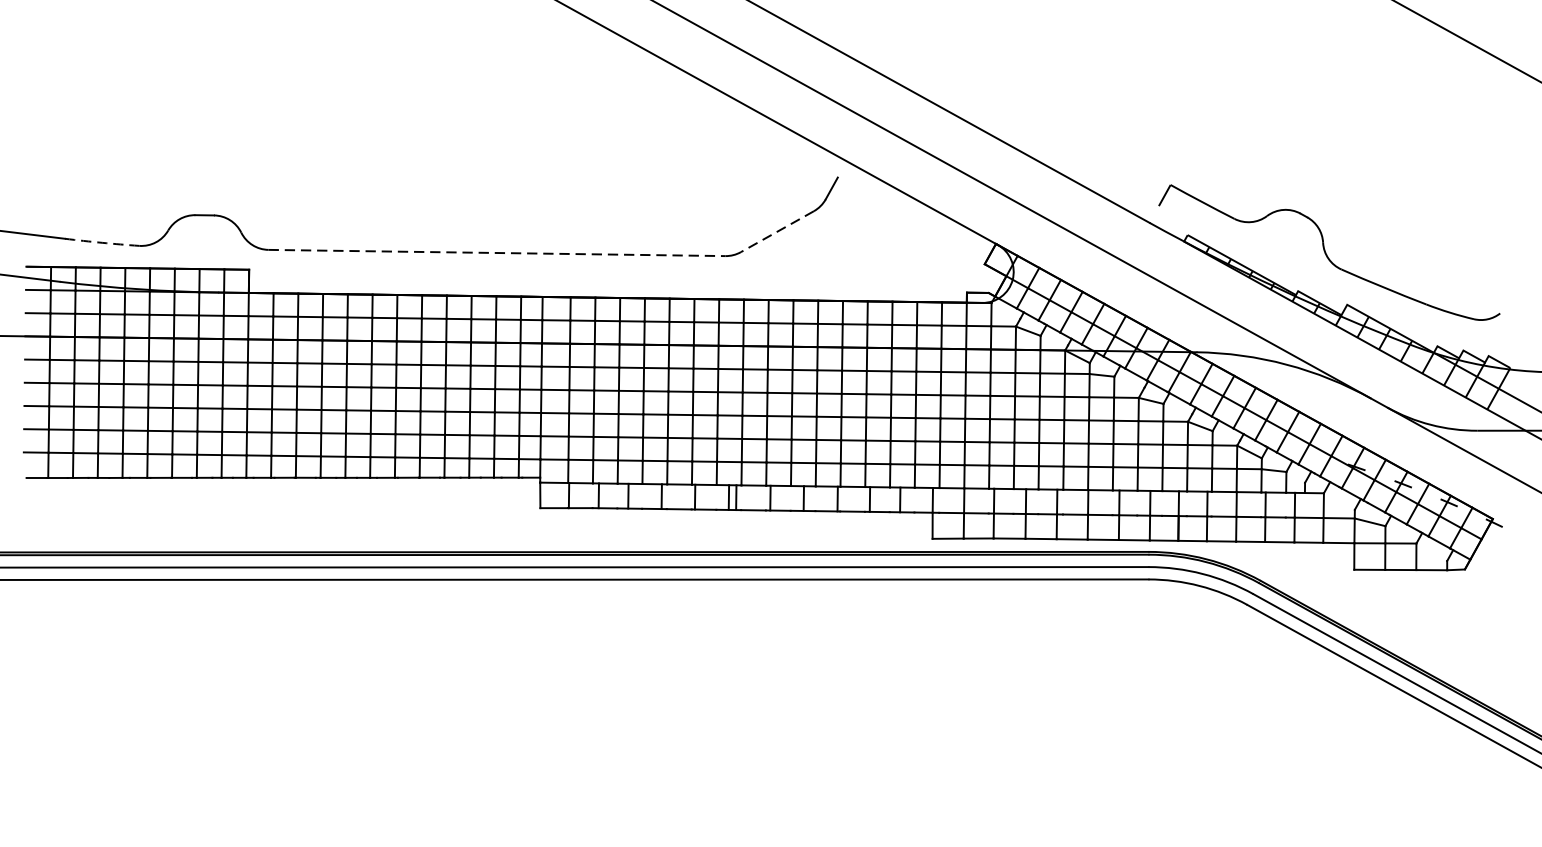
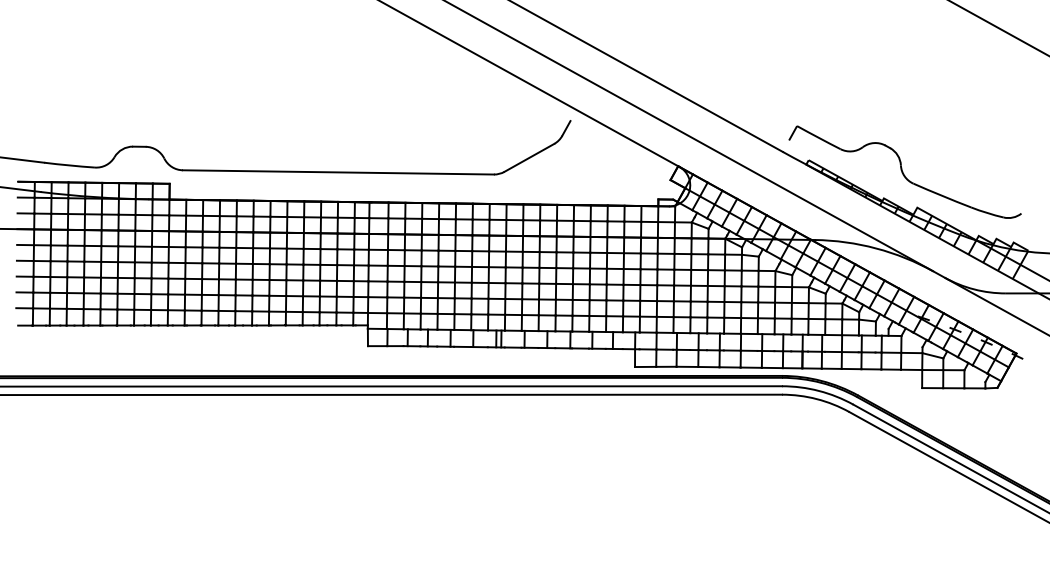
line: (776, 232) -> (528, 158), dashed -> solid
arc: (102, 242) -> (69, 165), dashed -> solid
line: (497, 253) -> (338, 172), dashed -> solid

